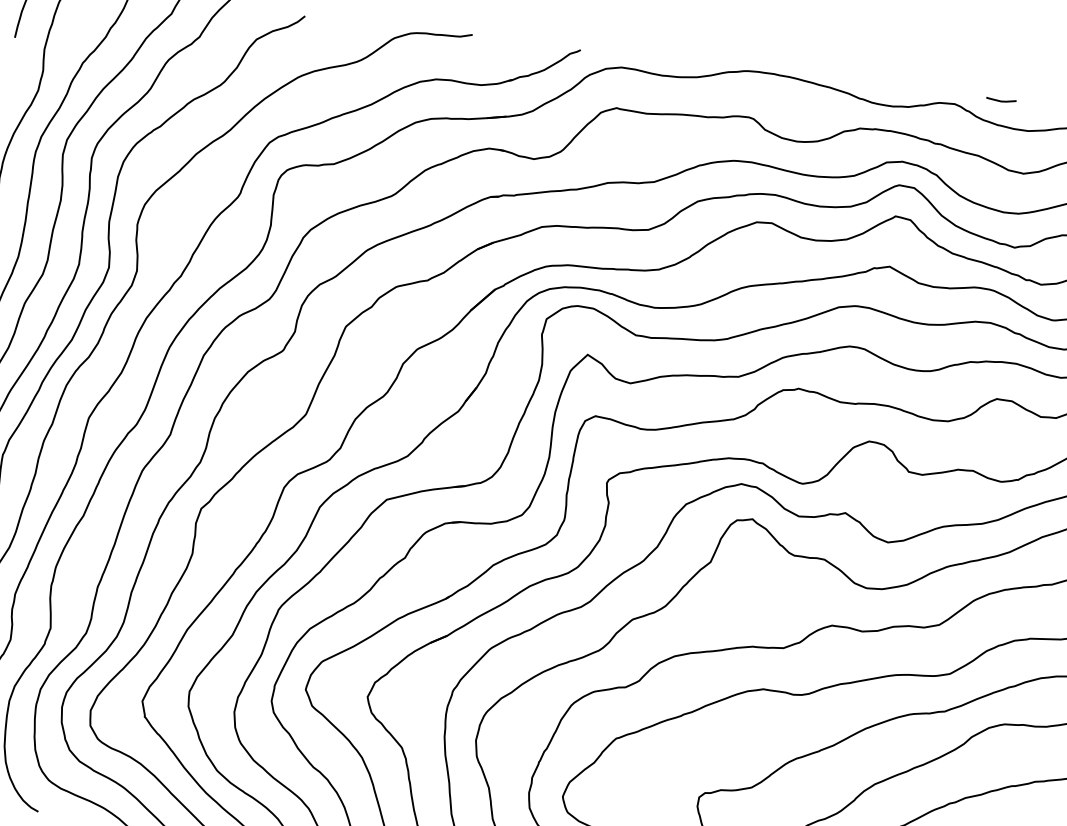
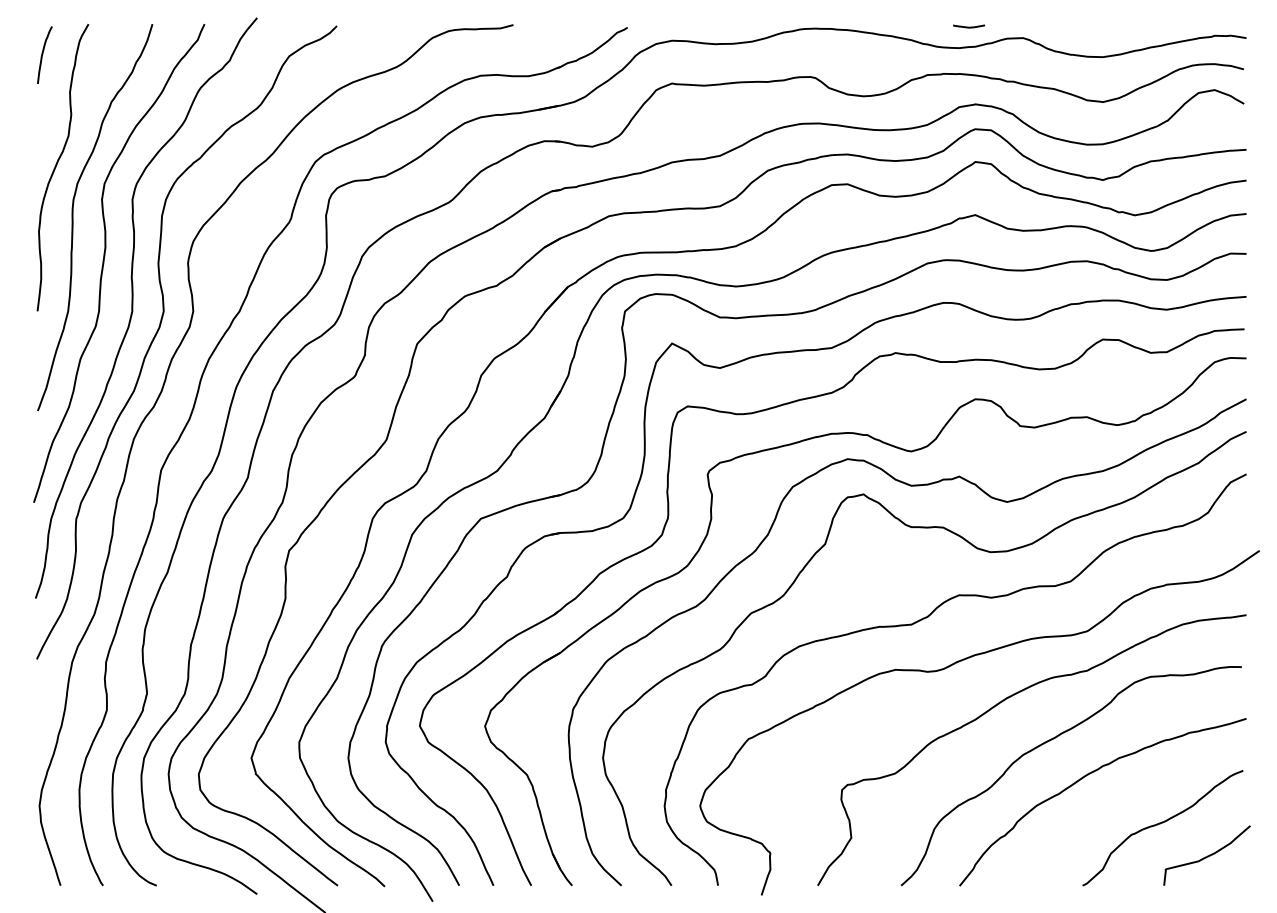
line: (1000, 100) -> (968, 26), moved

